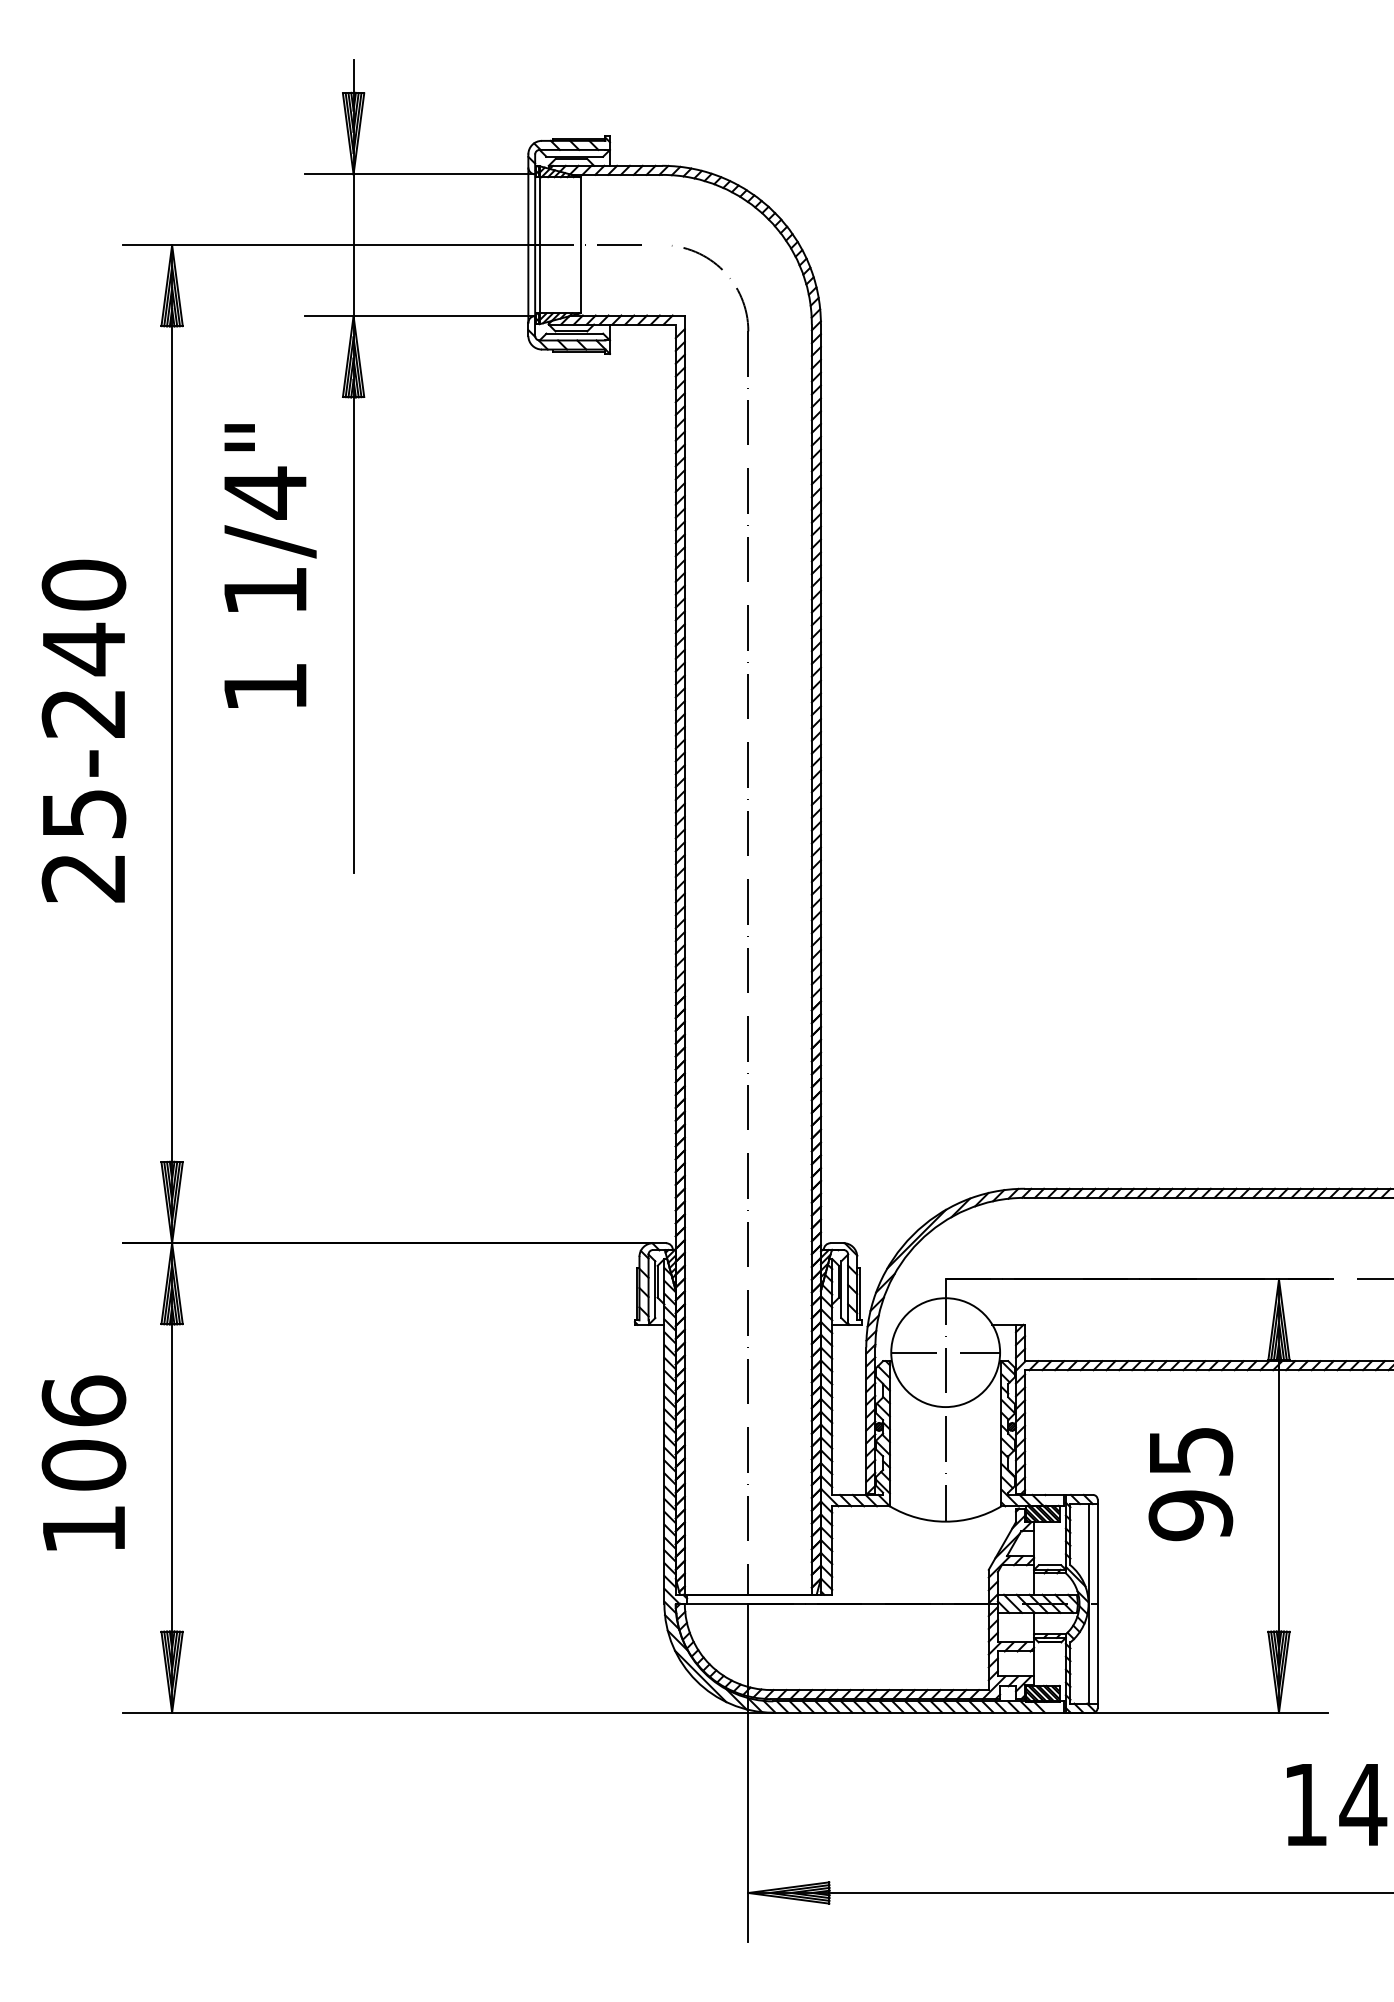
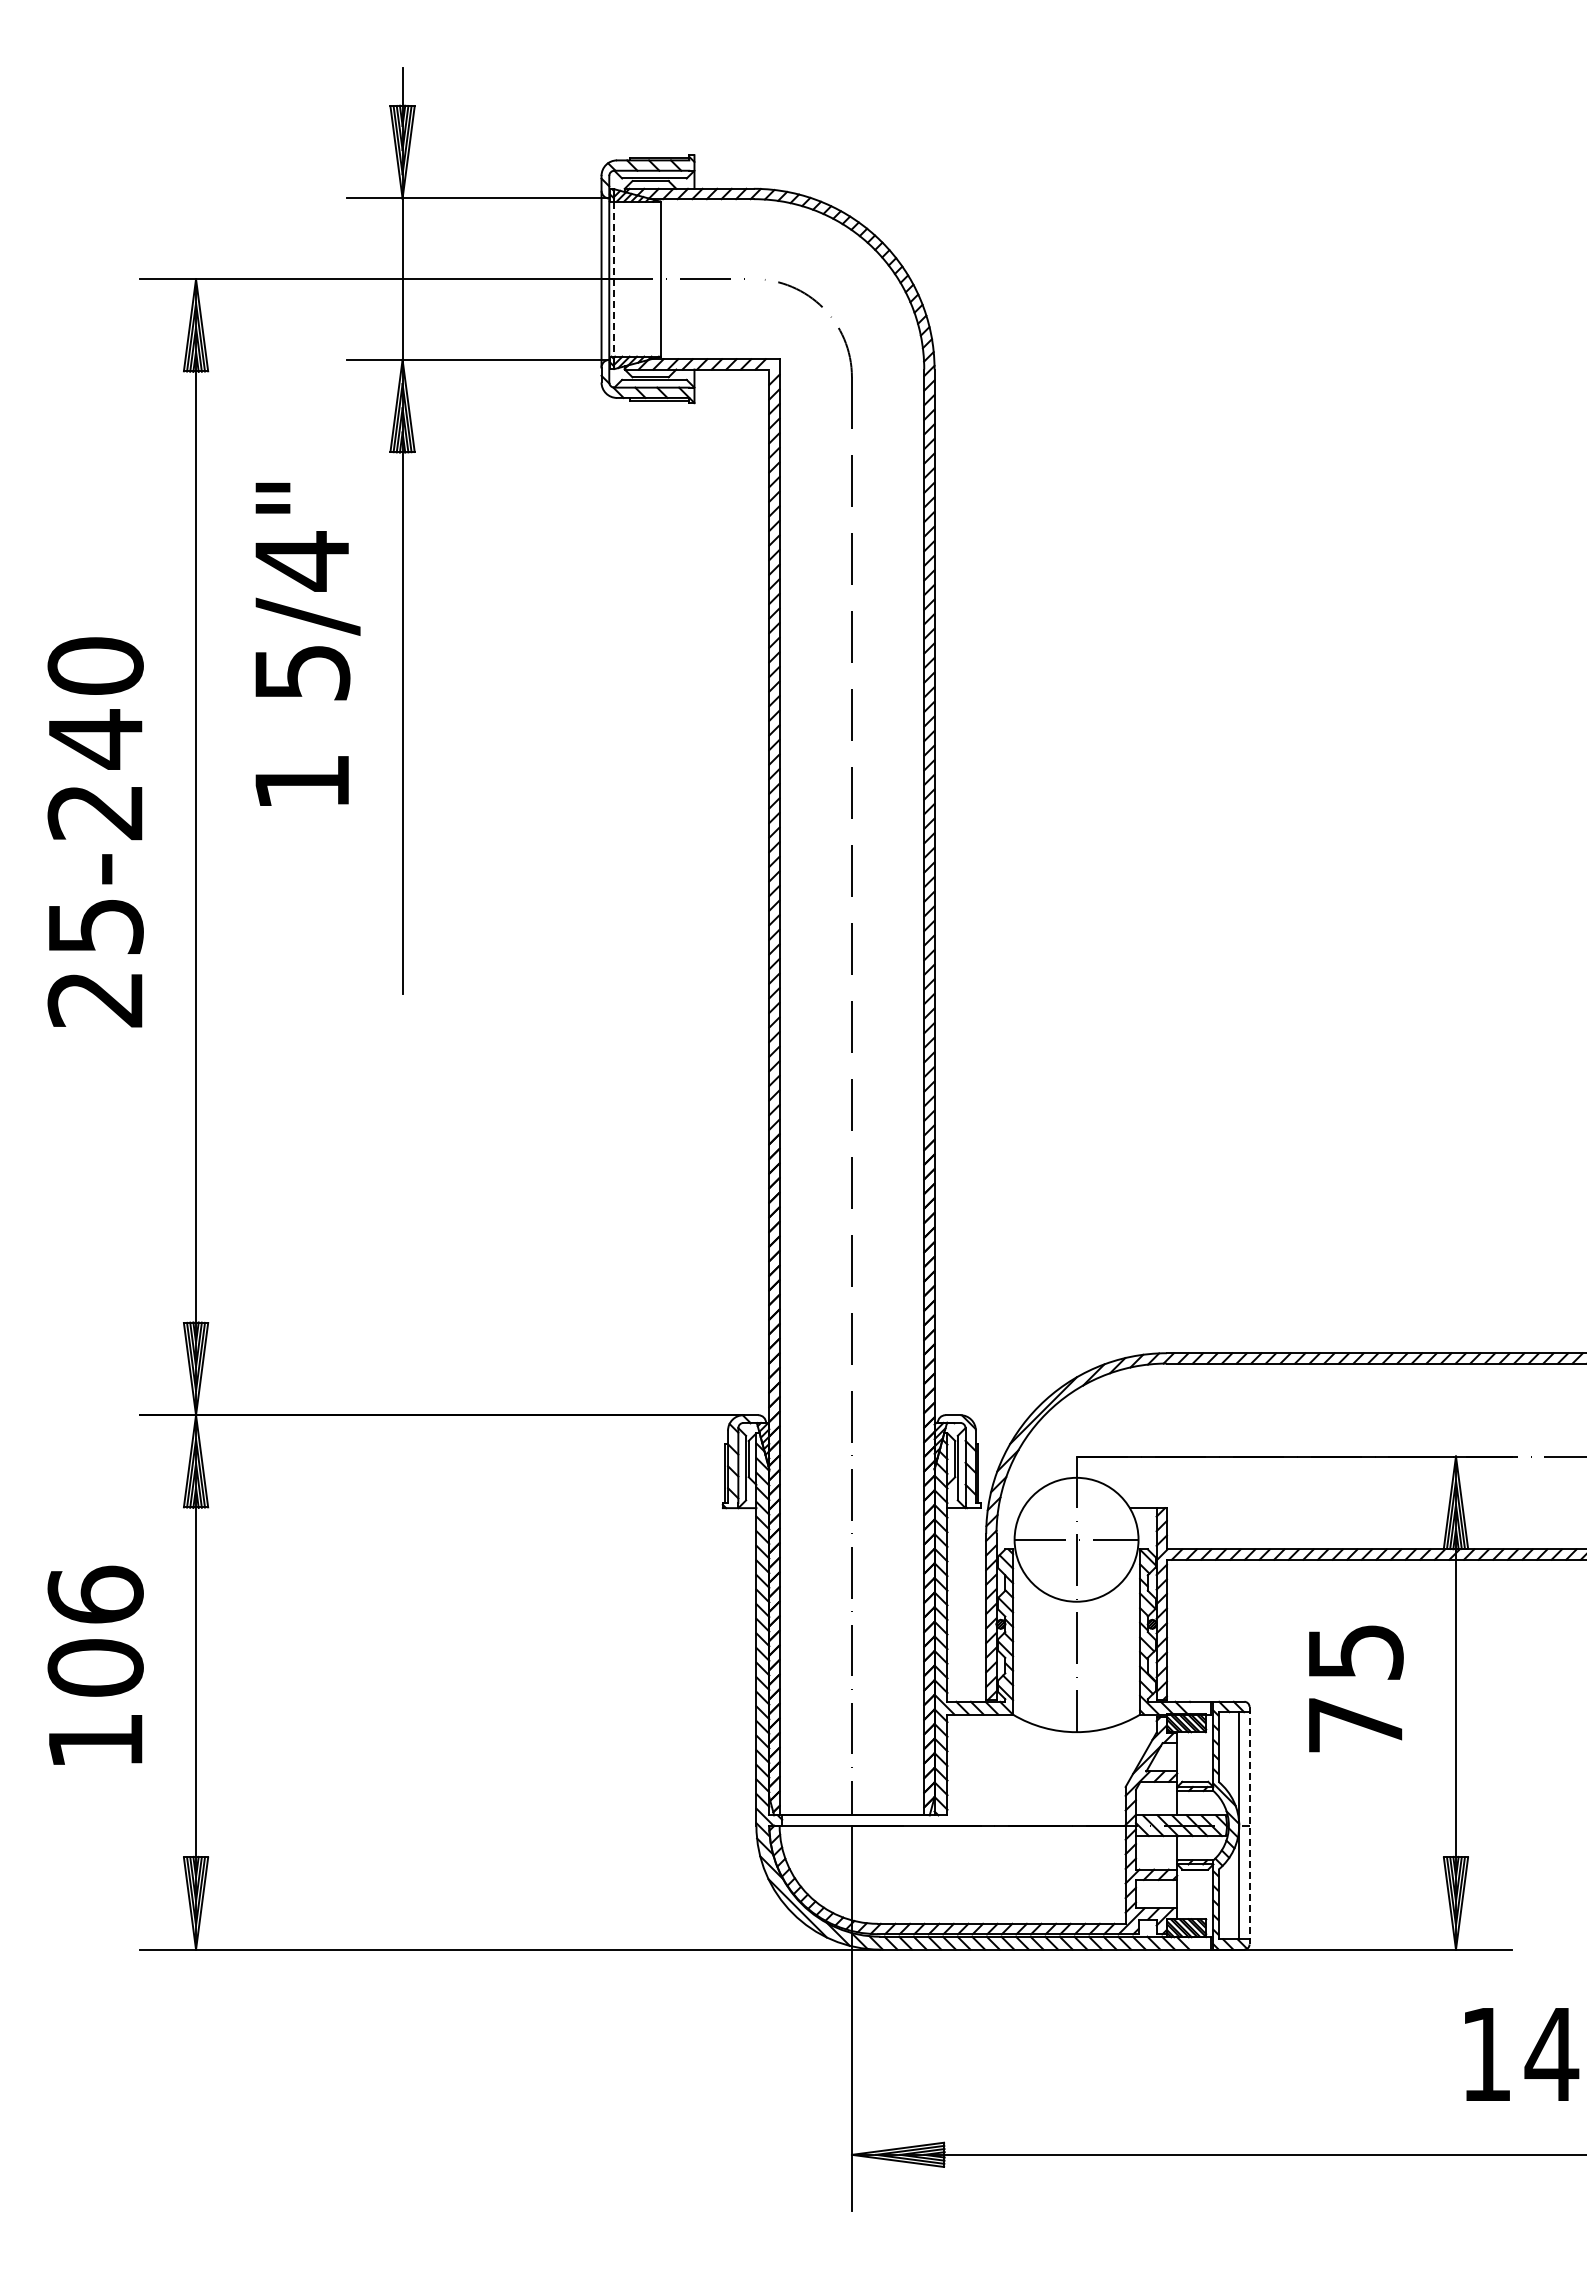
line: (539, 245) -> (614, 279), solid -> dashed
text: (265, 591) -> (302, 673), 1/4" -> 5/4"
text: (1190, 1515) -> (1355, 1725), 95 -> 75
line: (1097, 1603) -> (1249, 1825), solid -> dashed

